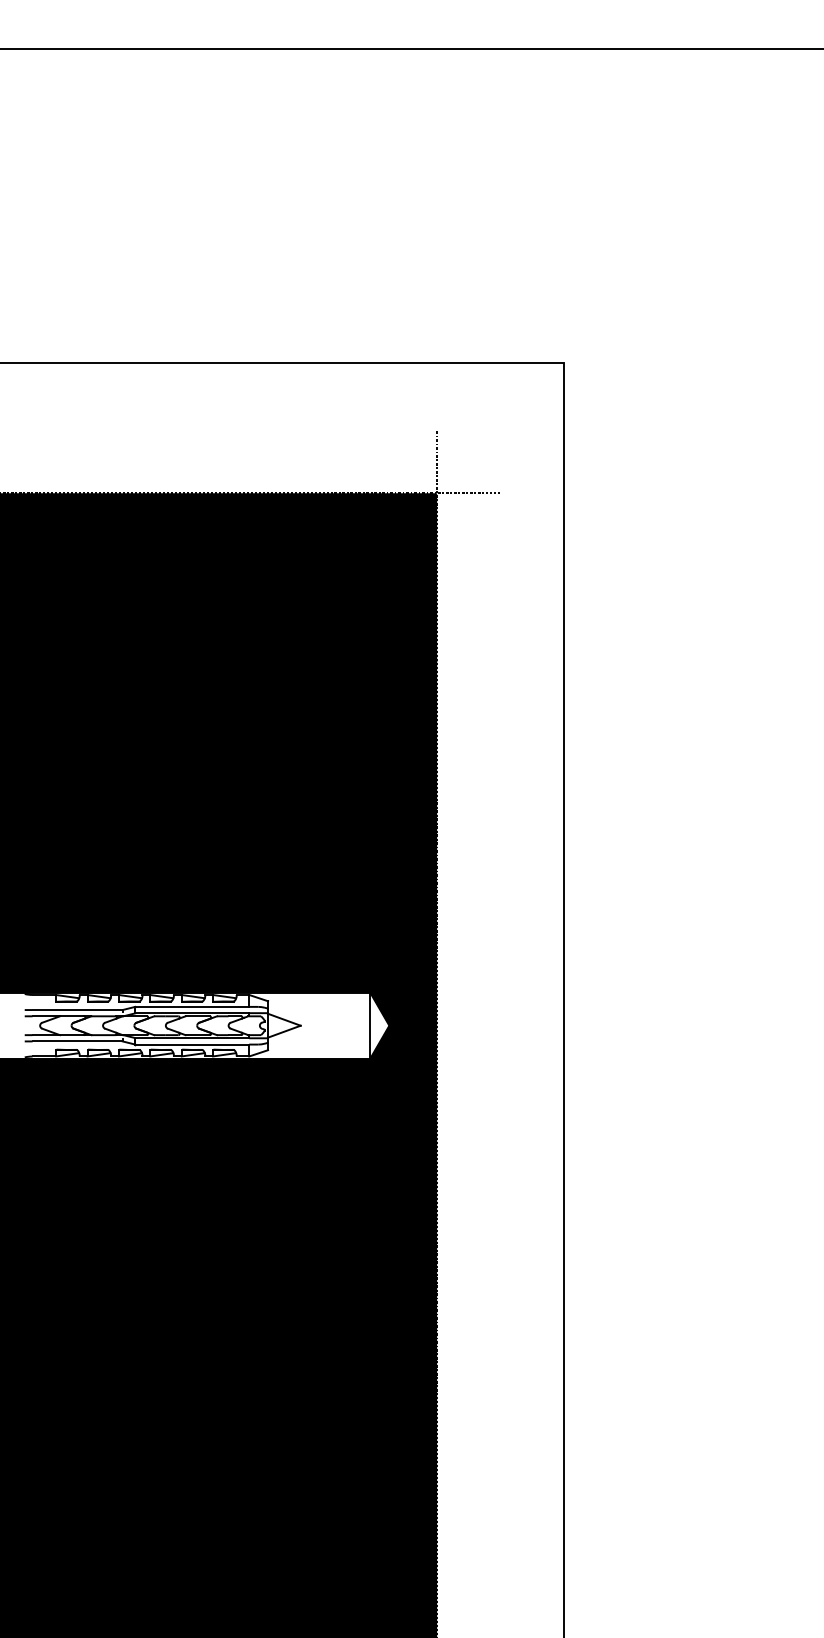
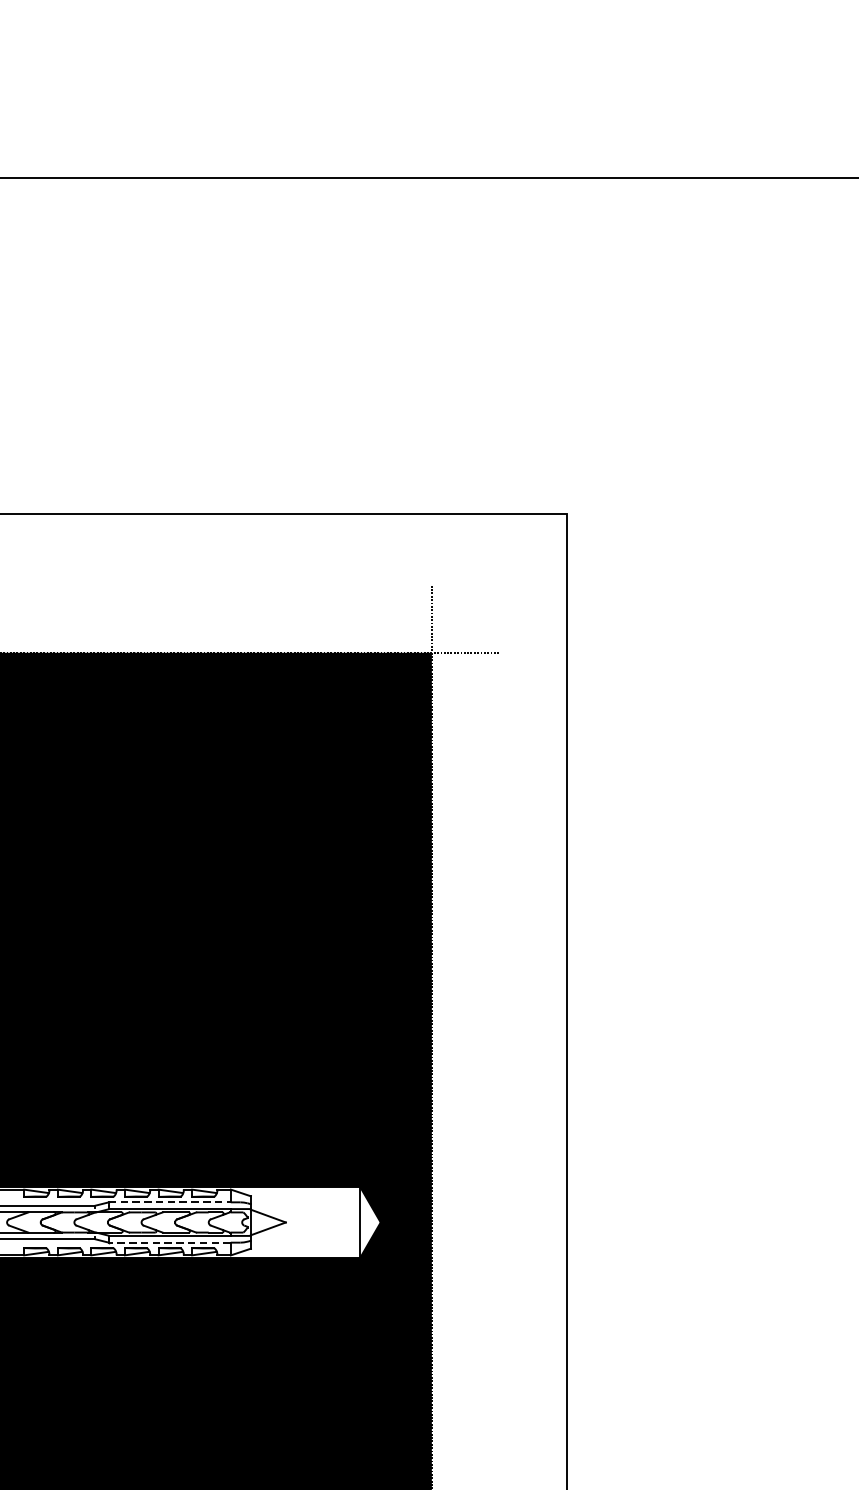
line: (192, 1006) -> (170, 1201), solid -> dashed
line: (192, 1044) -> (170, 1242), solid -> dashed

